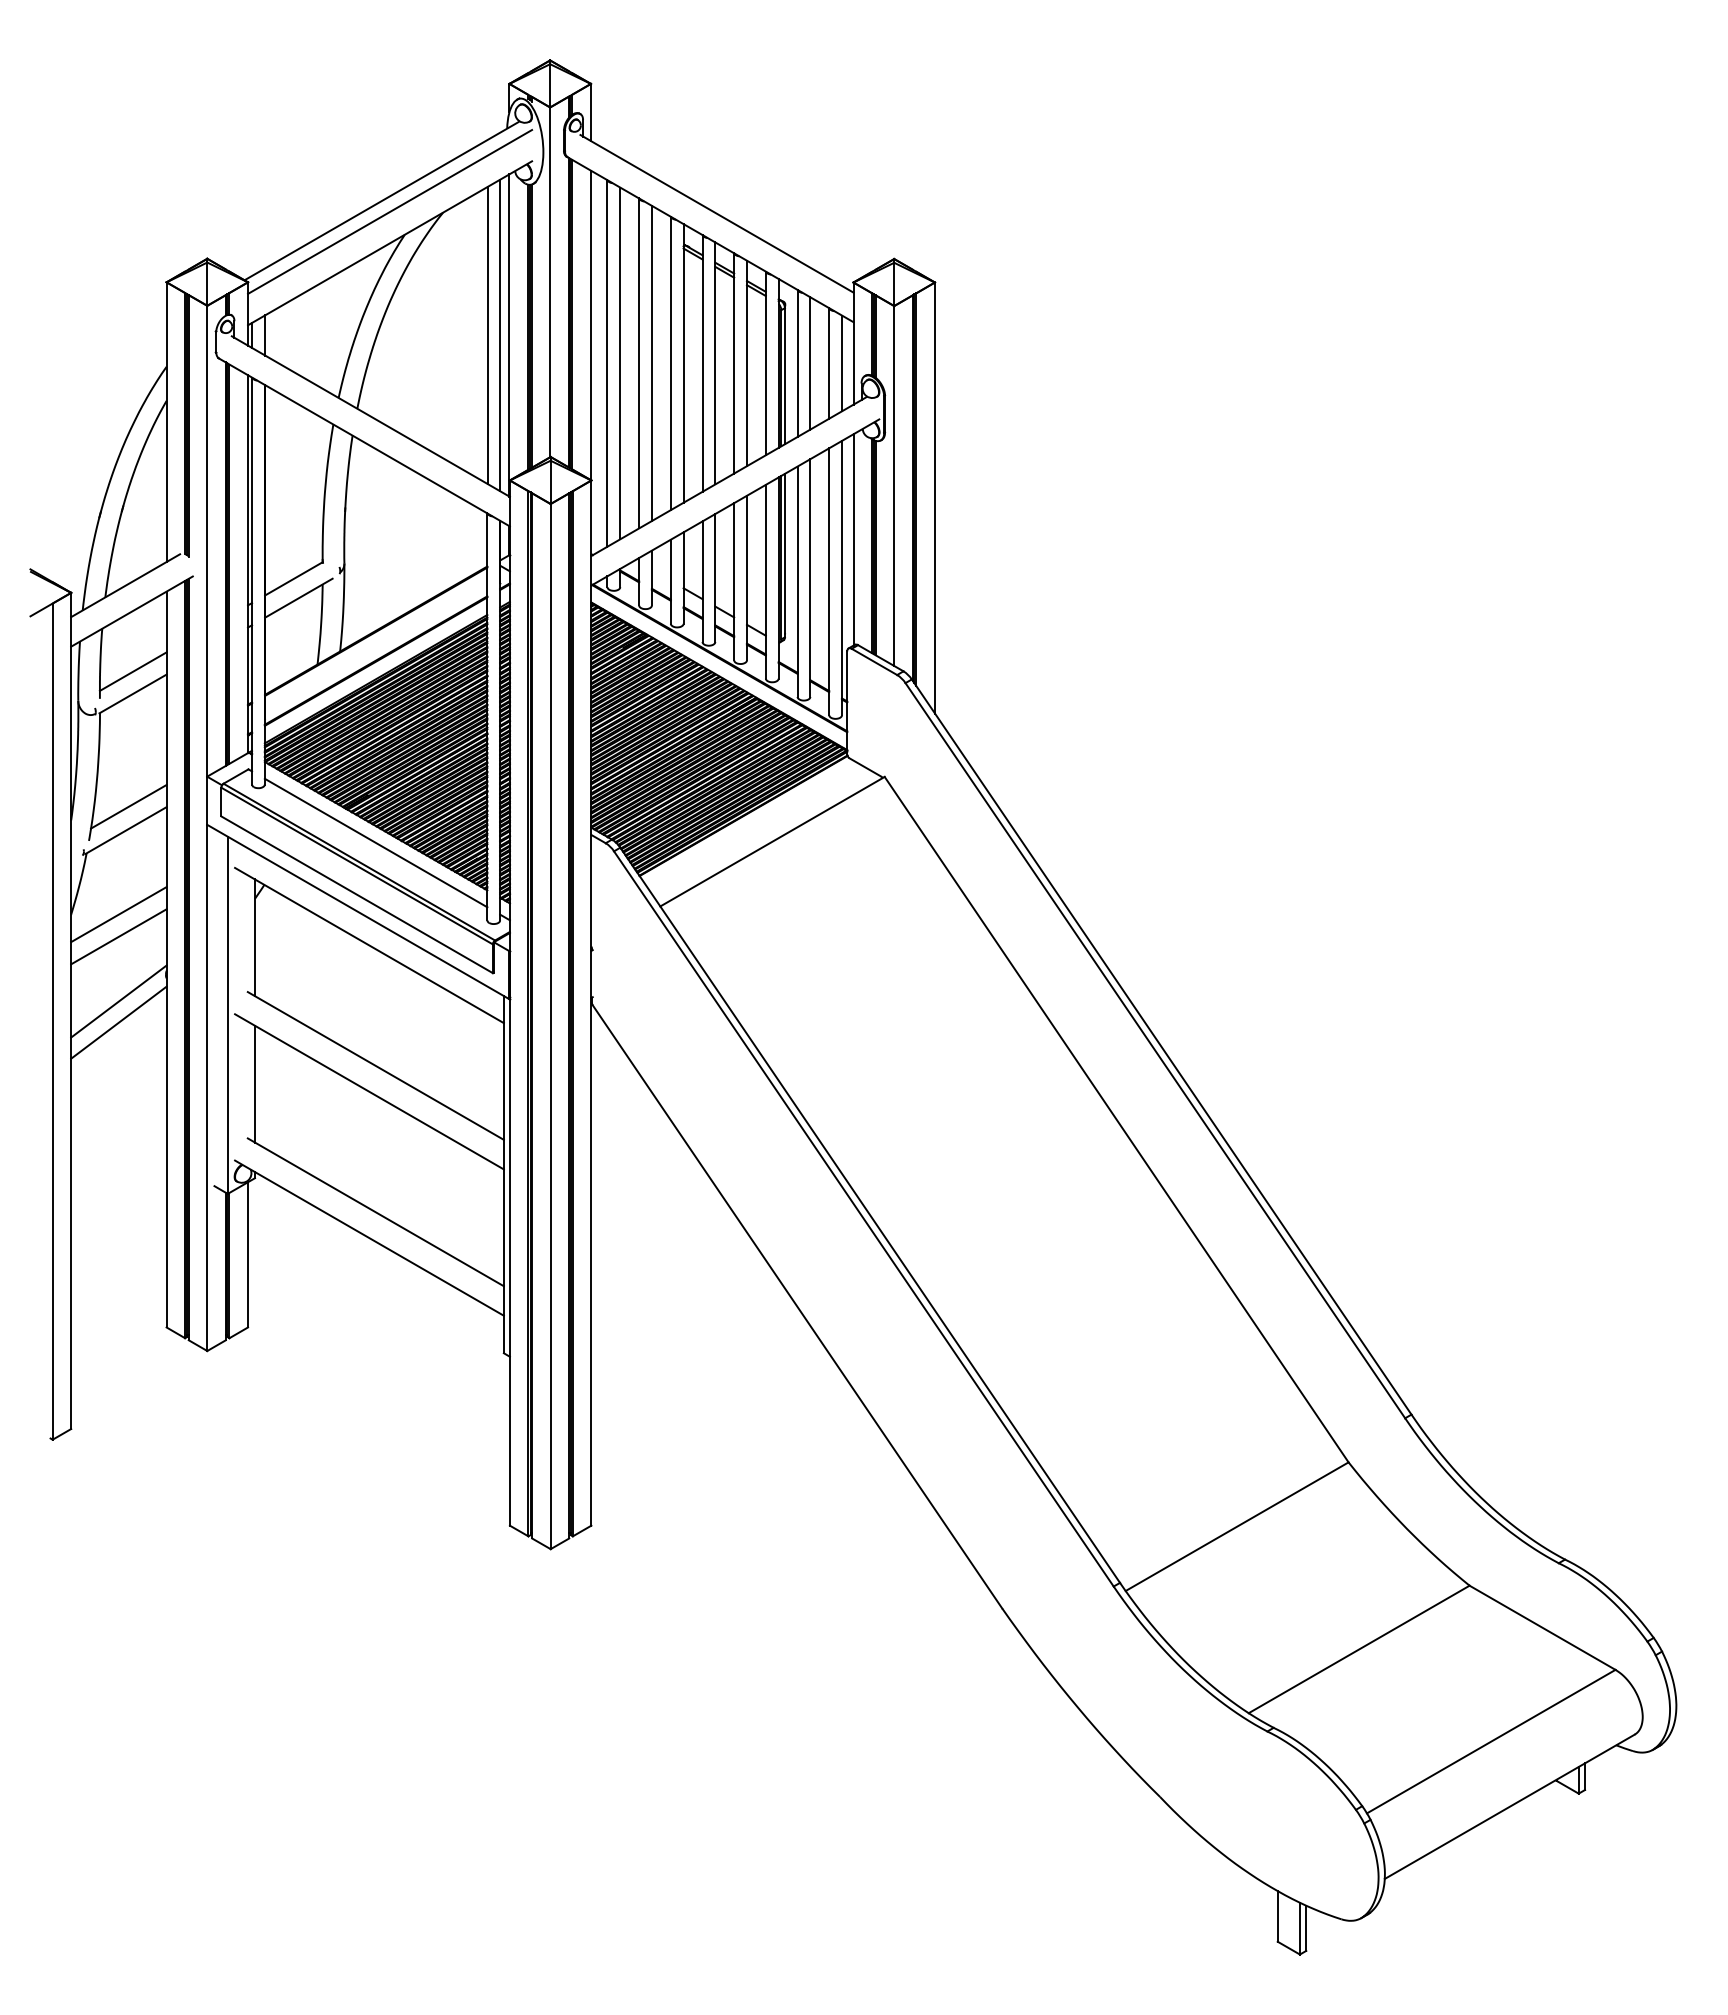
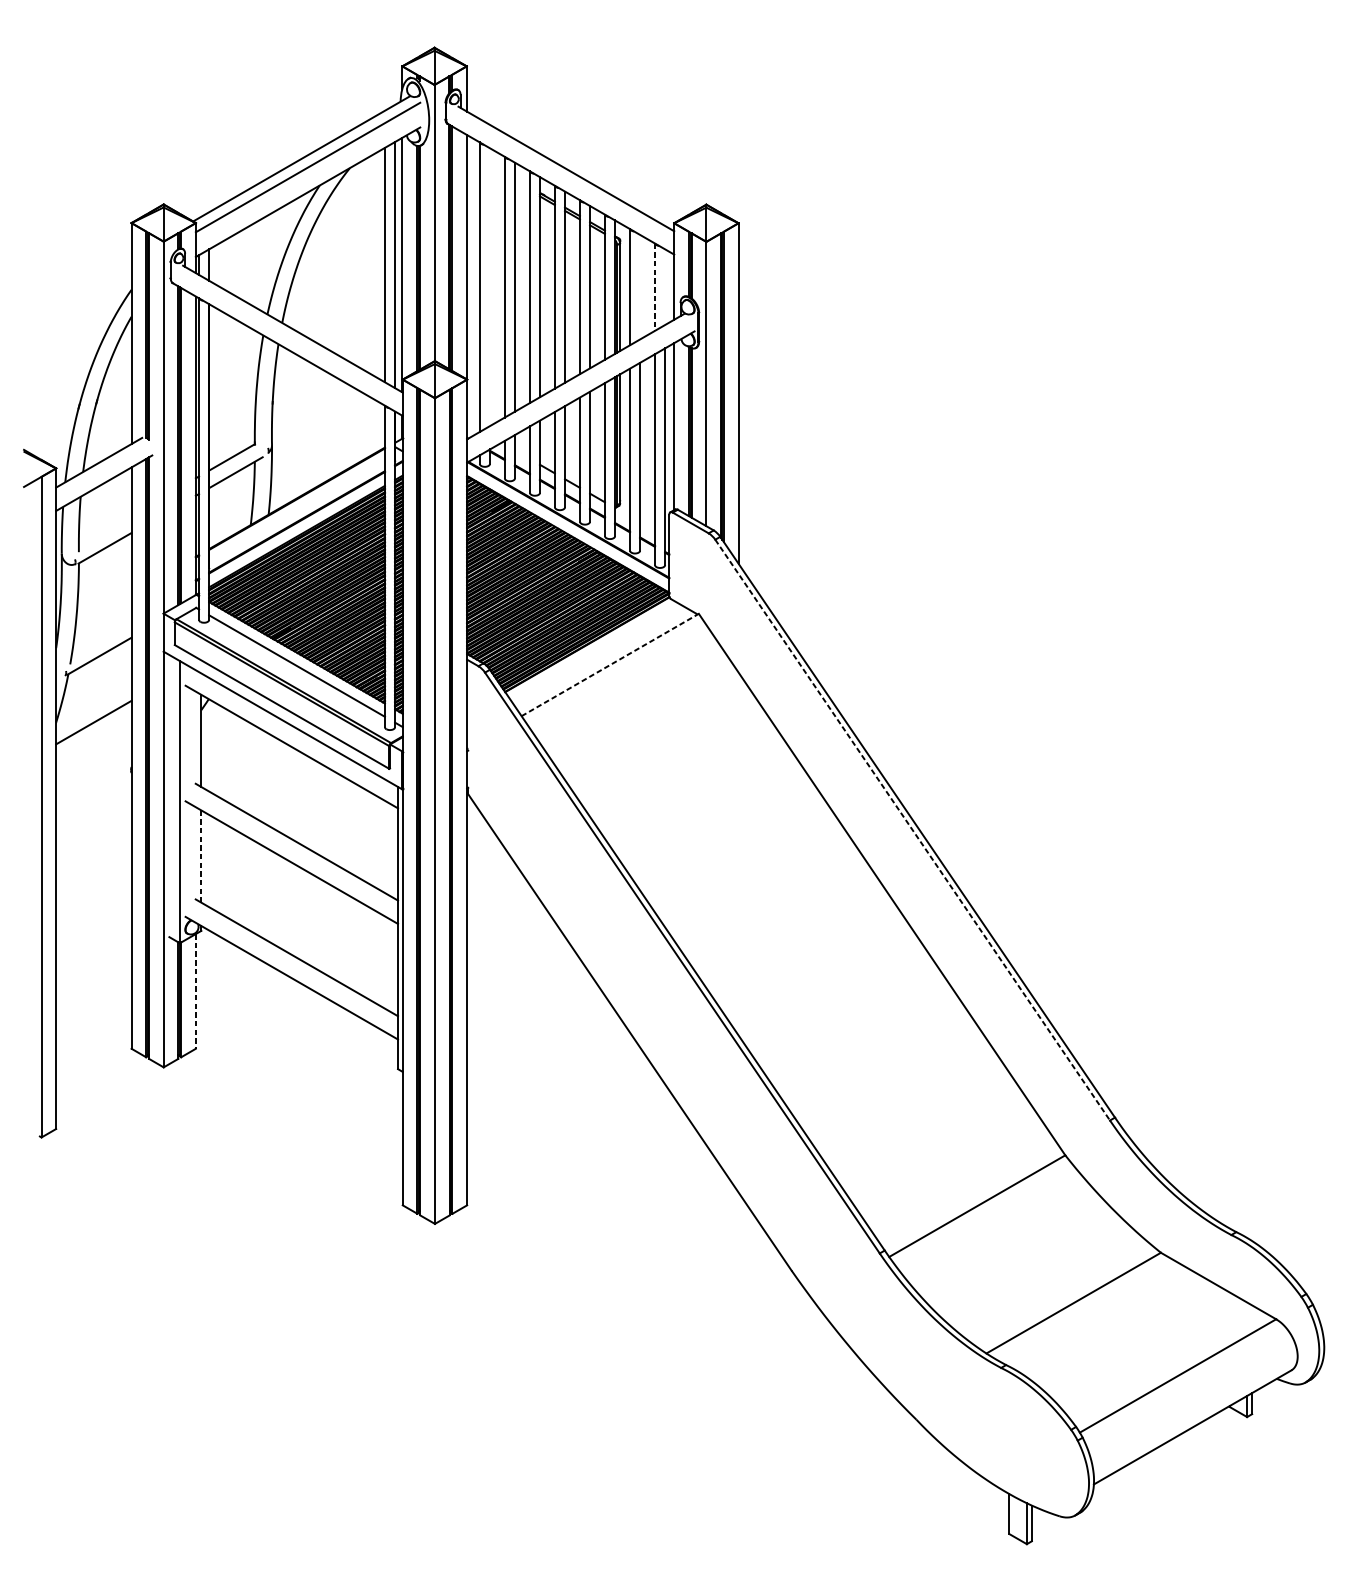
line: (620, 363) -> (490, 287), removed
line: (810, 363) -> (640, 287), removed
line: (829, 363) -> (655, 287), solid -> dashed
line: (842, 363) -> (665, 287), removed
line: (132, 671) -> (104, 530), removed
line: (128, 806) -> (101, 637), removed
line: (772, 841) -> (610, 664), solid -> dashed
line: (118, 936) -> (93, 739), removed
line: (118, 1001) -> (93, 791), removed
line: (118, 1022) -> (93, 807), removed
line: (1155, 1051) -> (912, 830), solid -> dashed
line: (255, 1084) -> (201, 856), solid -> dashed
line: (248, 1254) -> (196, 991), solid -> dashed

